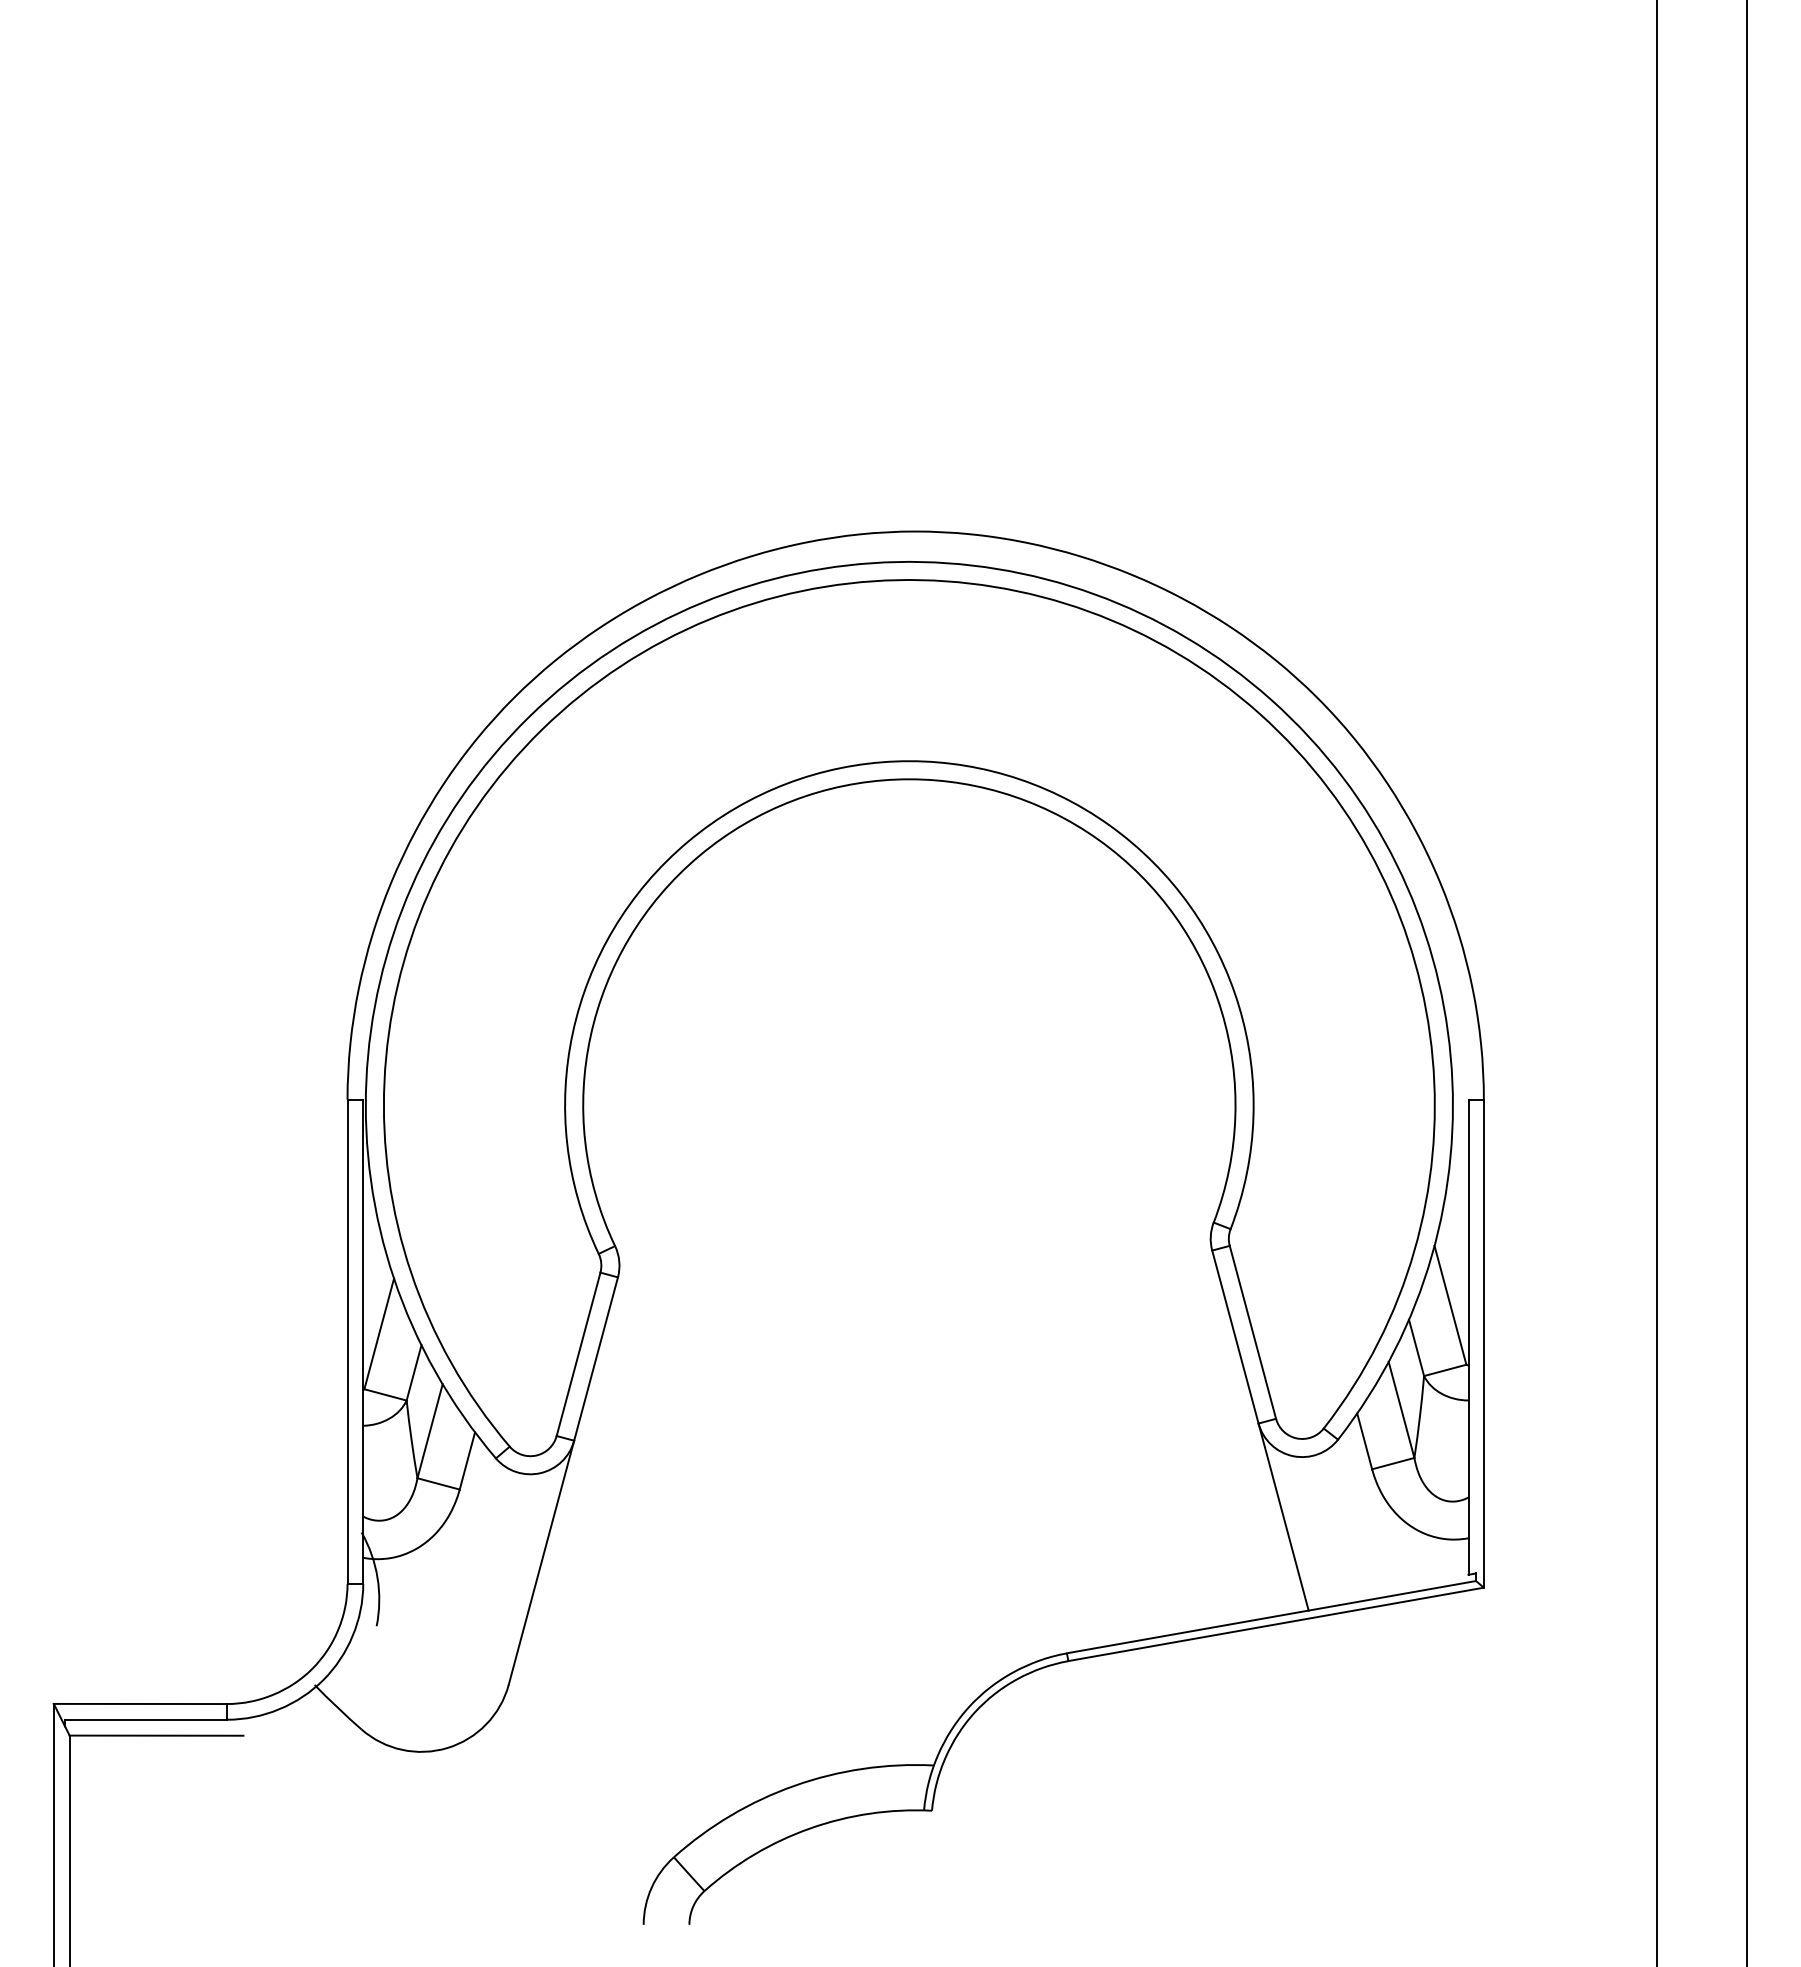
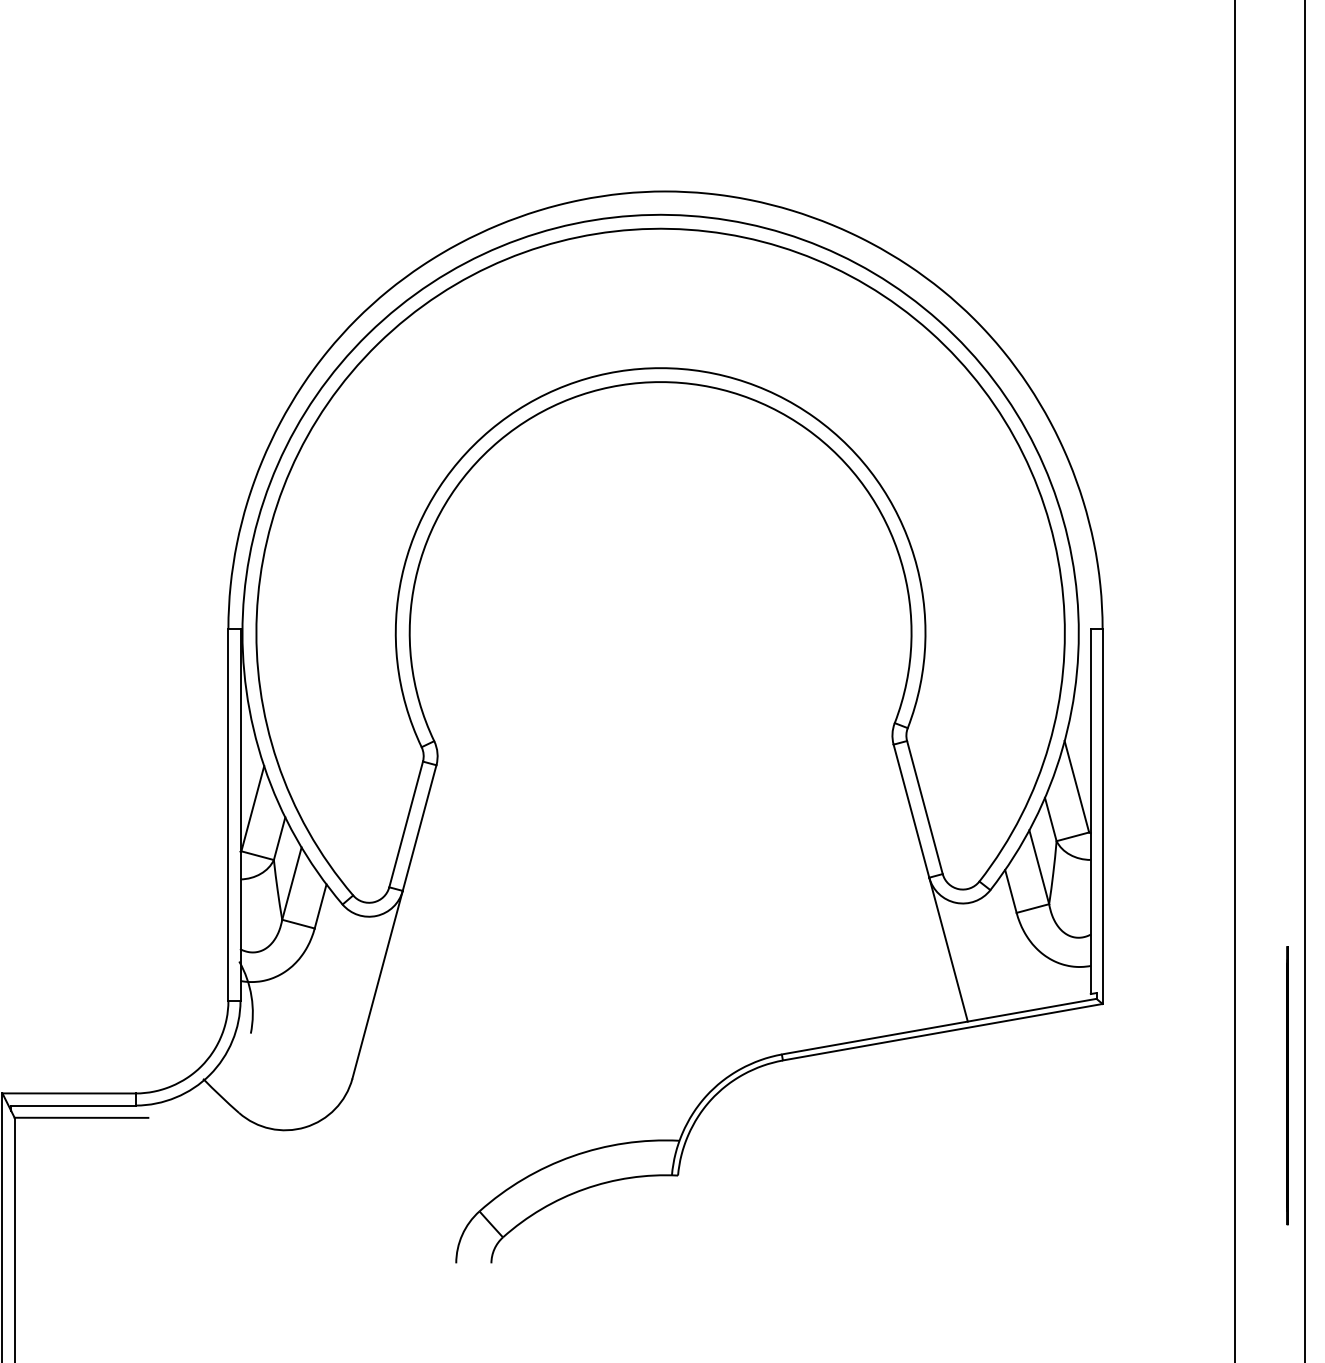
line: (1724, 1693) -> (1287, 1085), added

